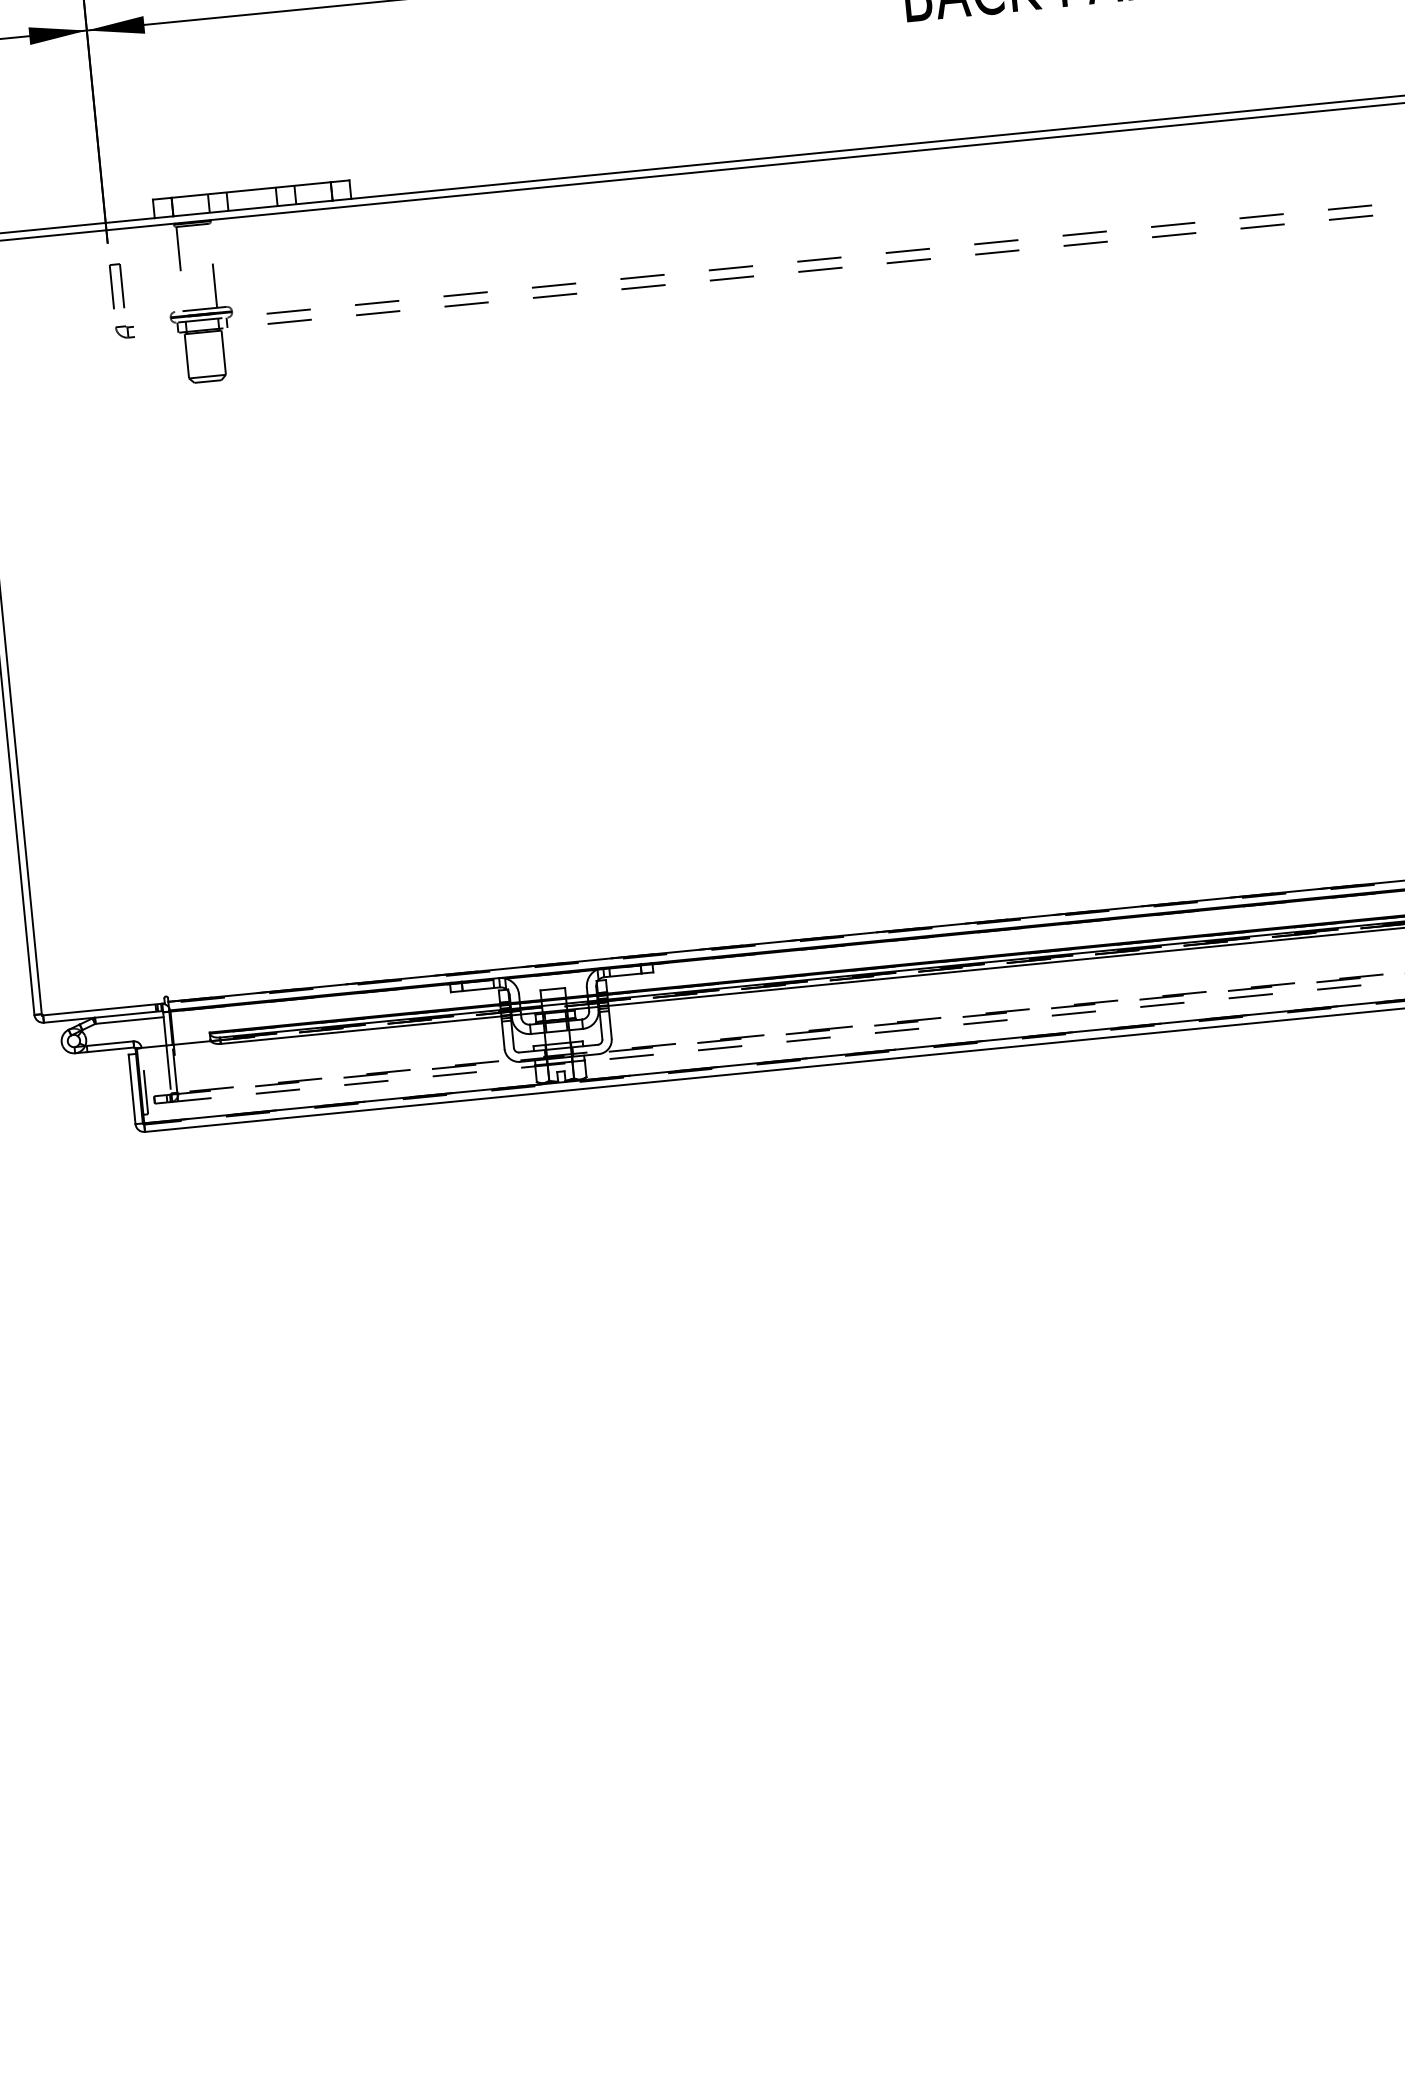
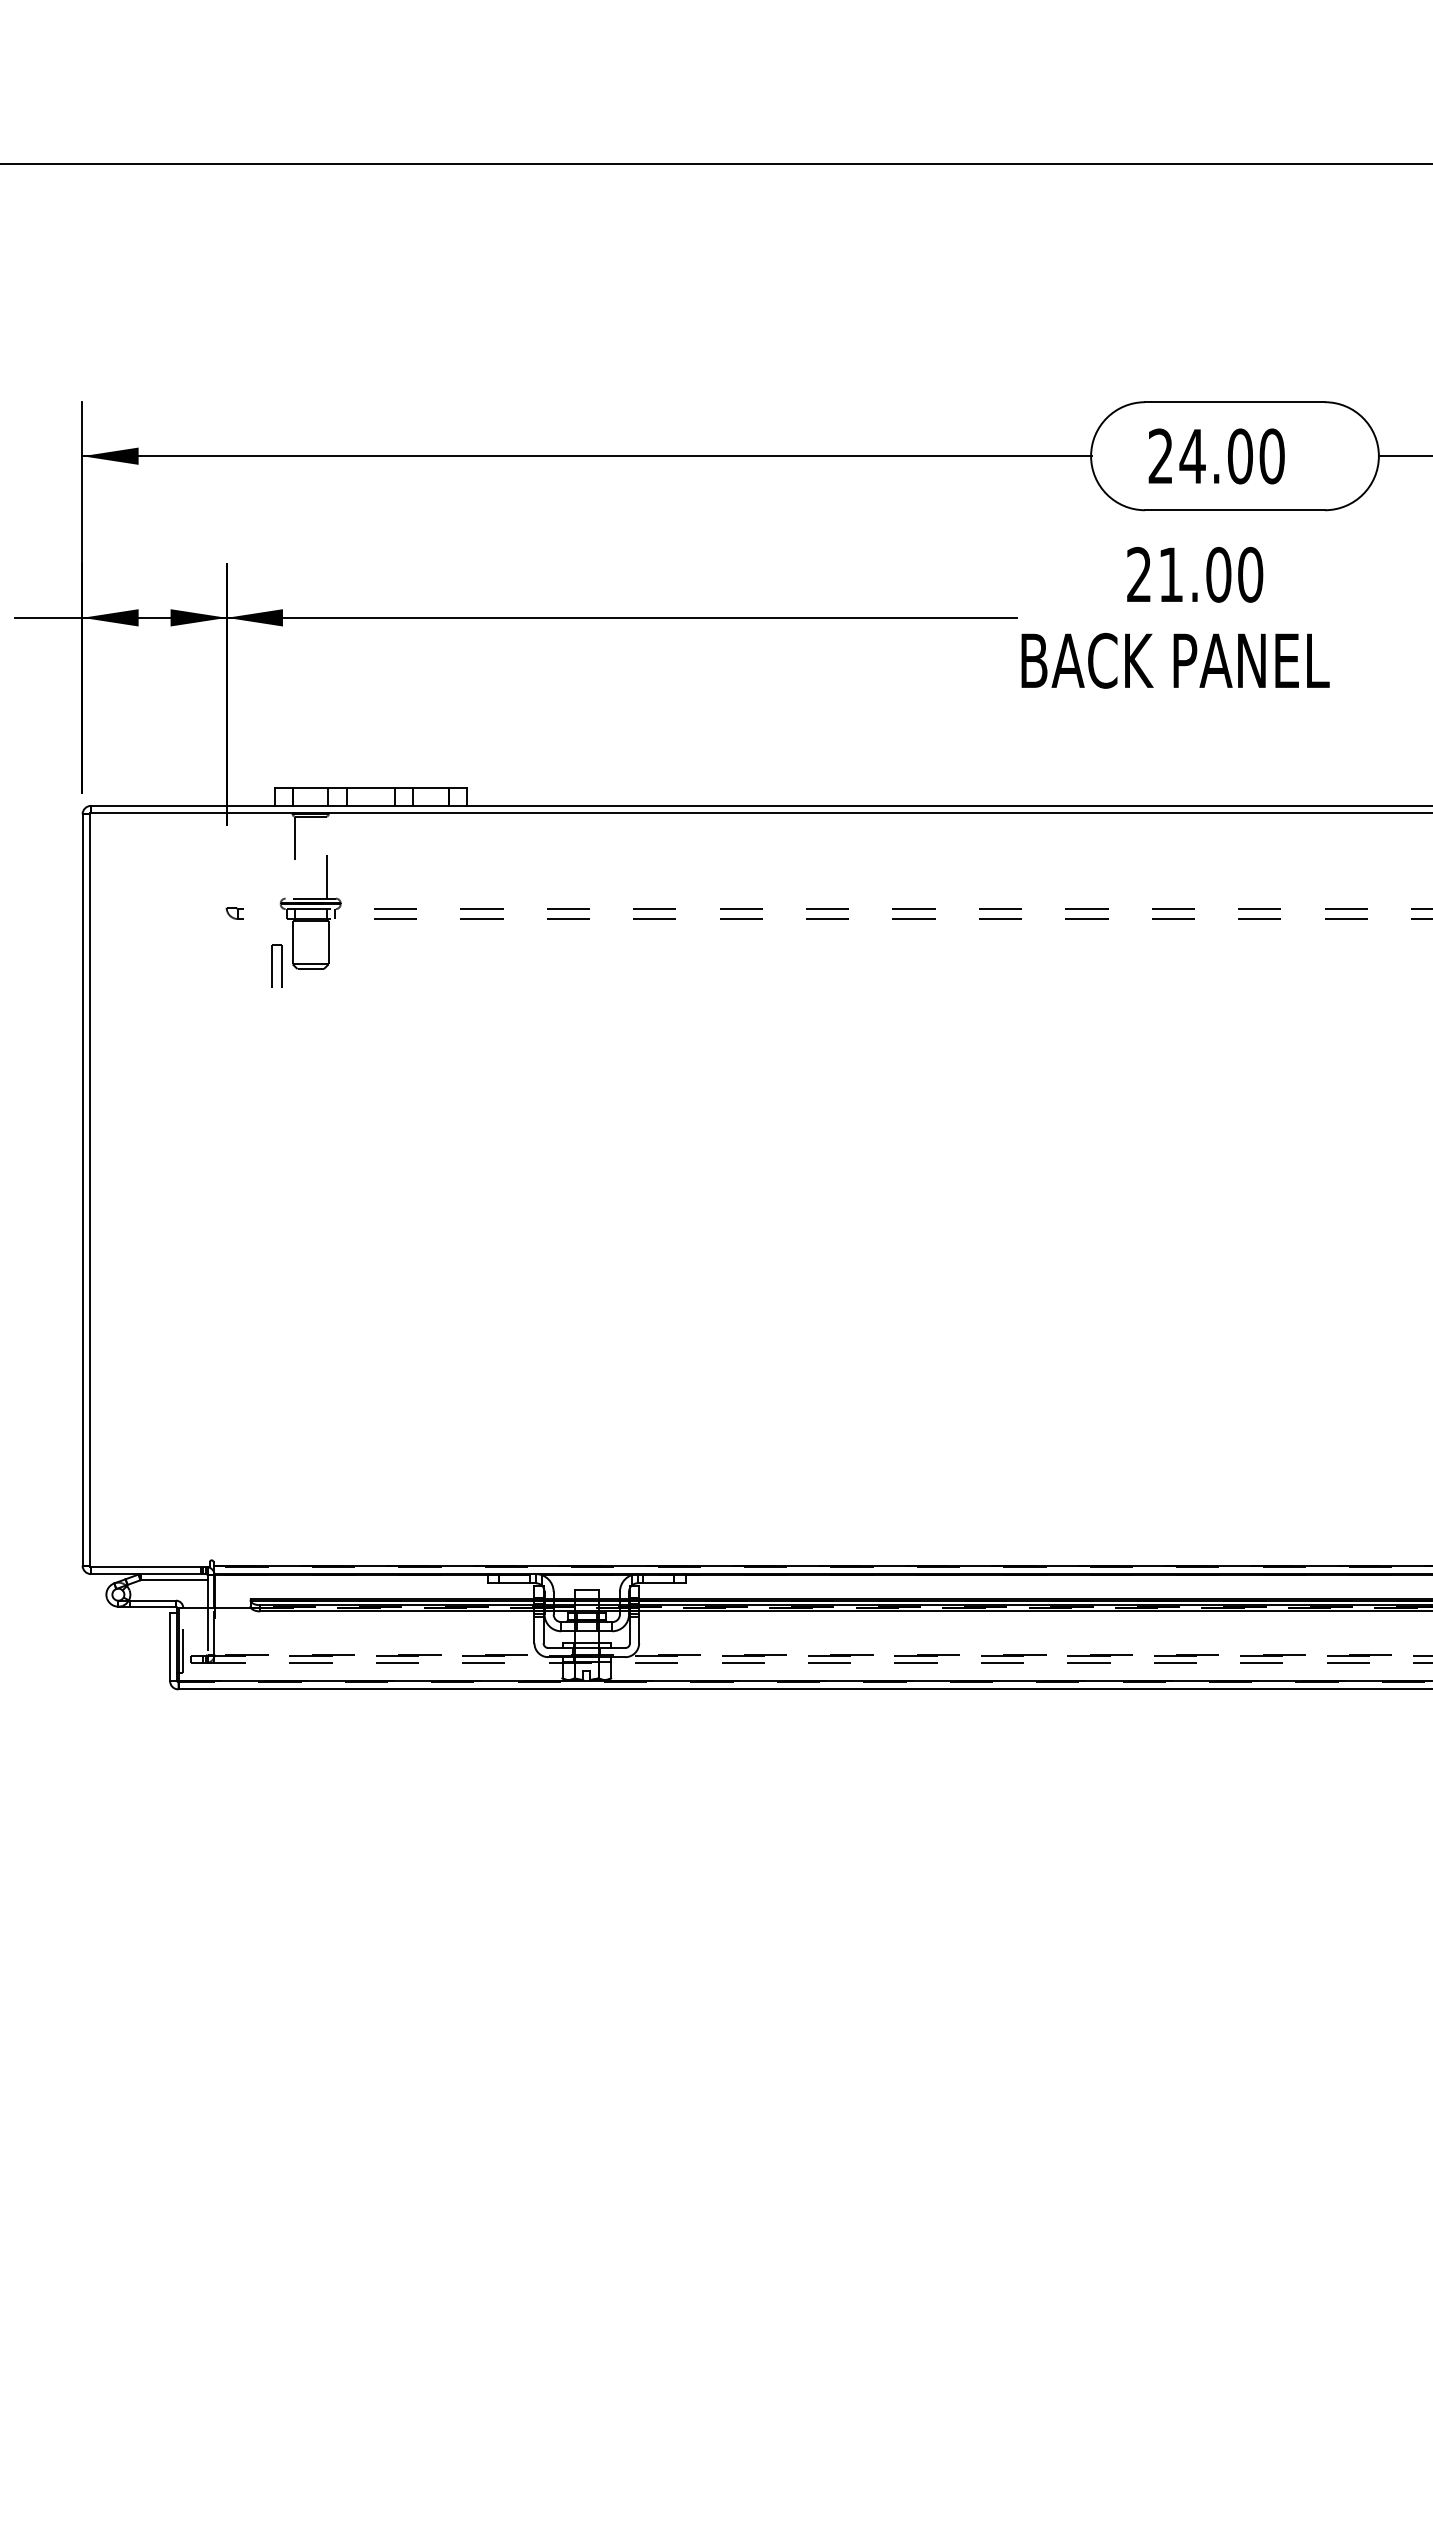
part: (116, 285) -> (276, 965), moved

